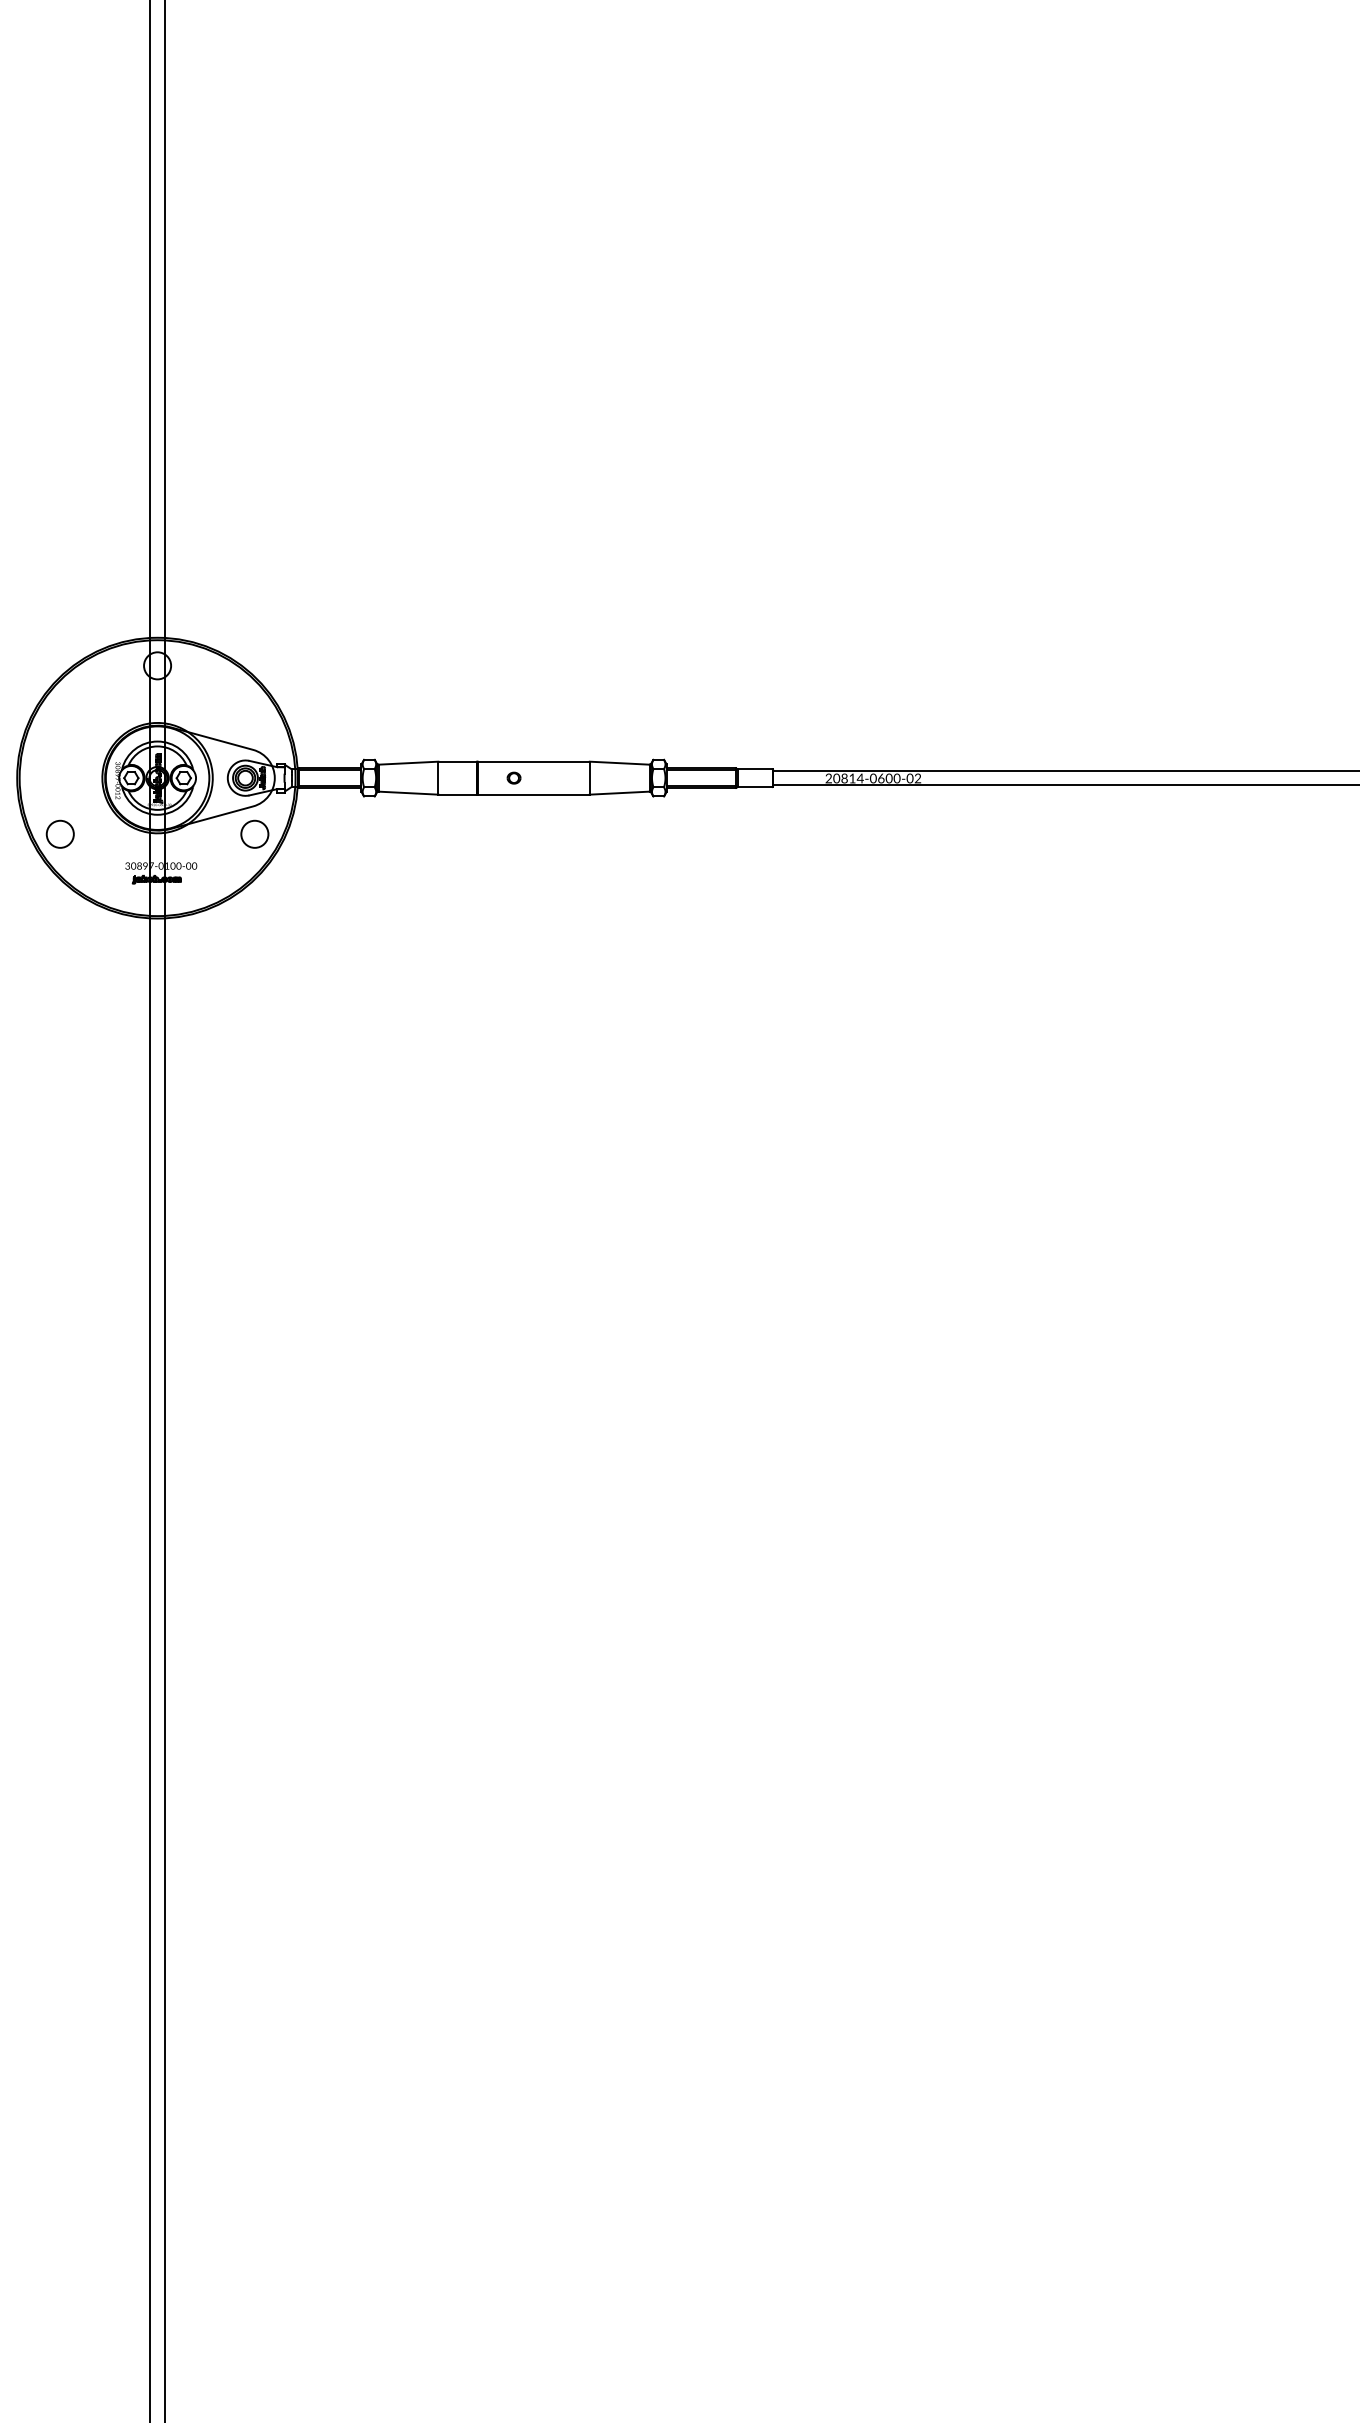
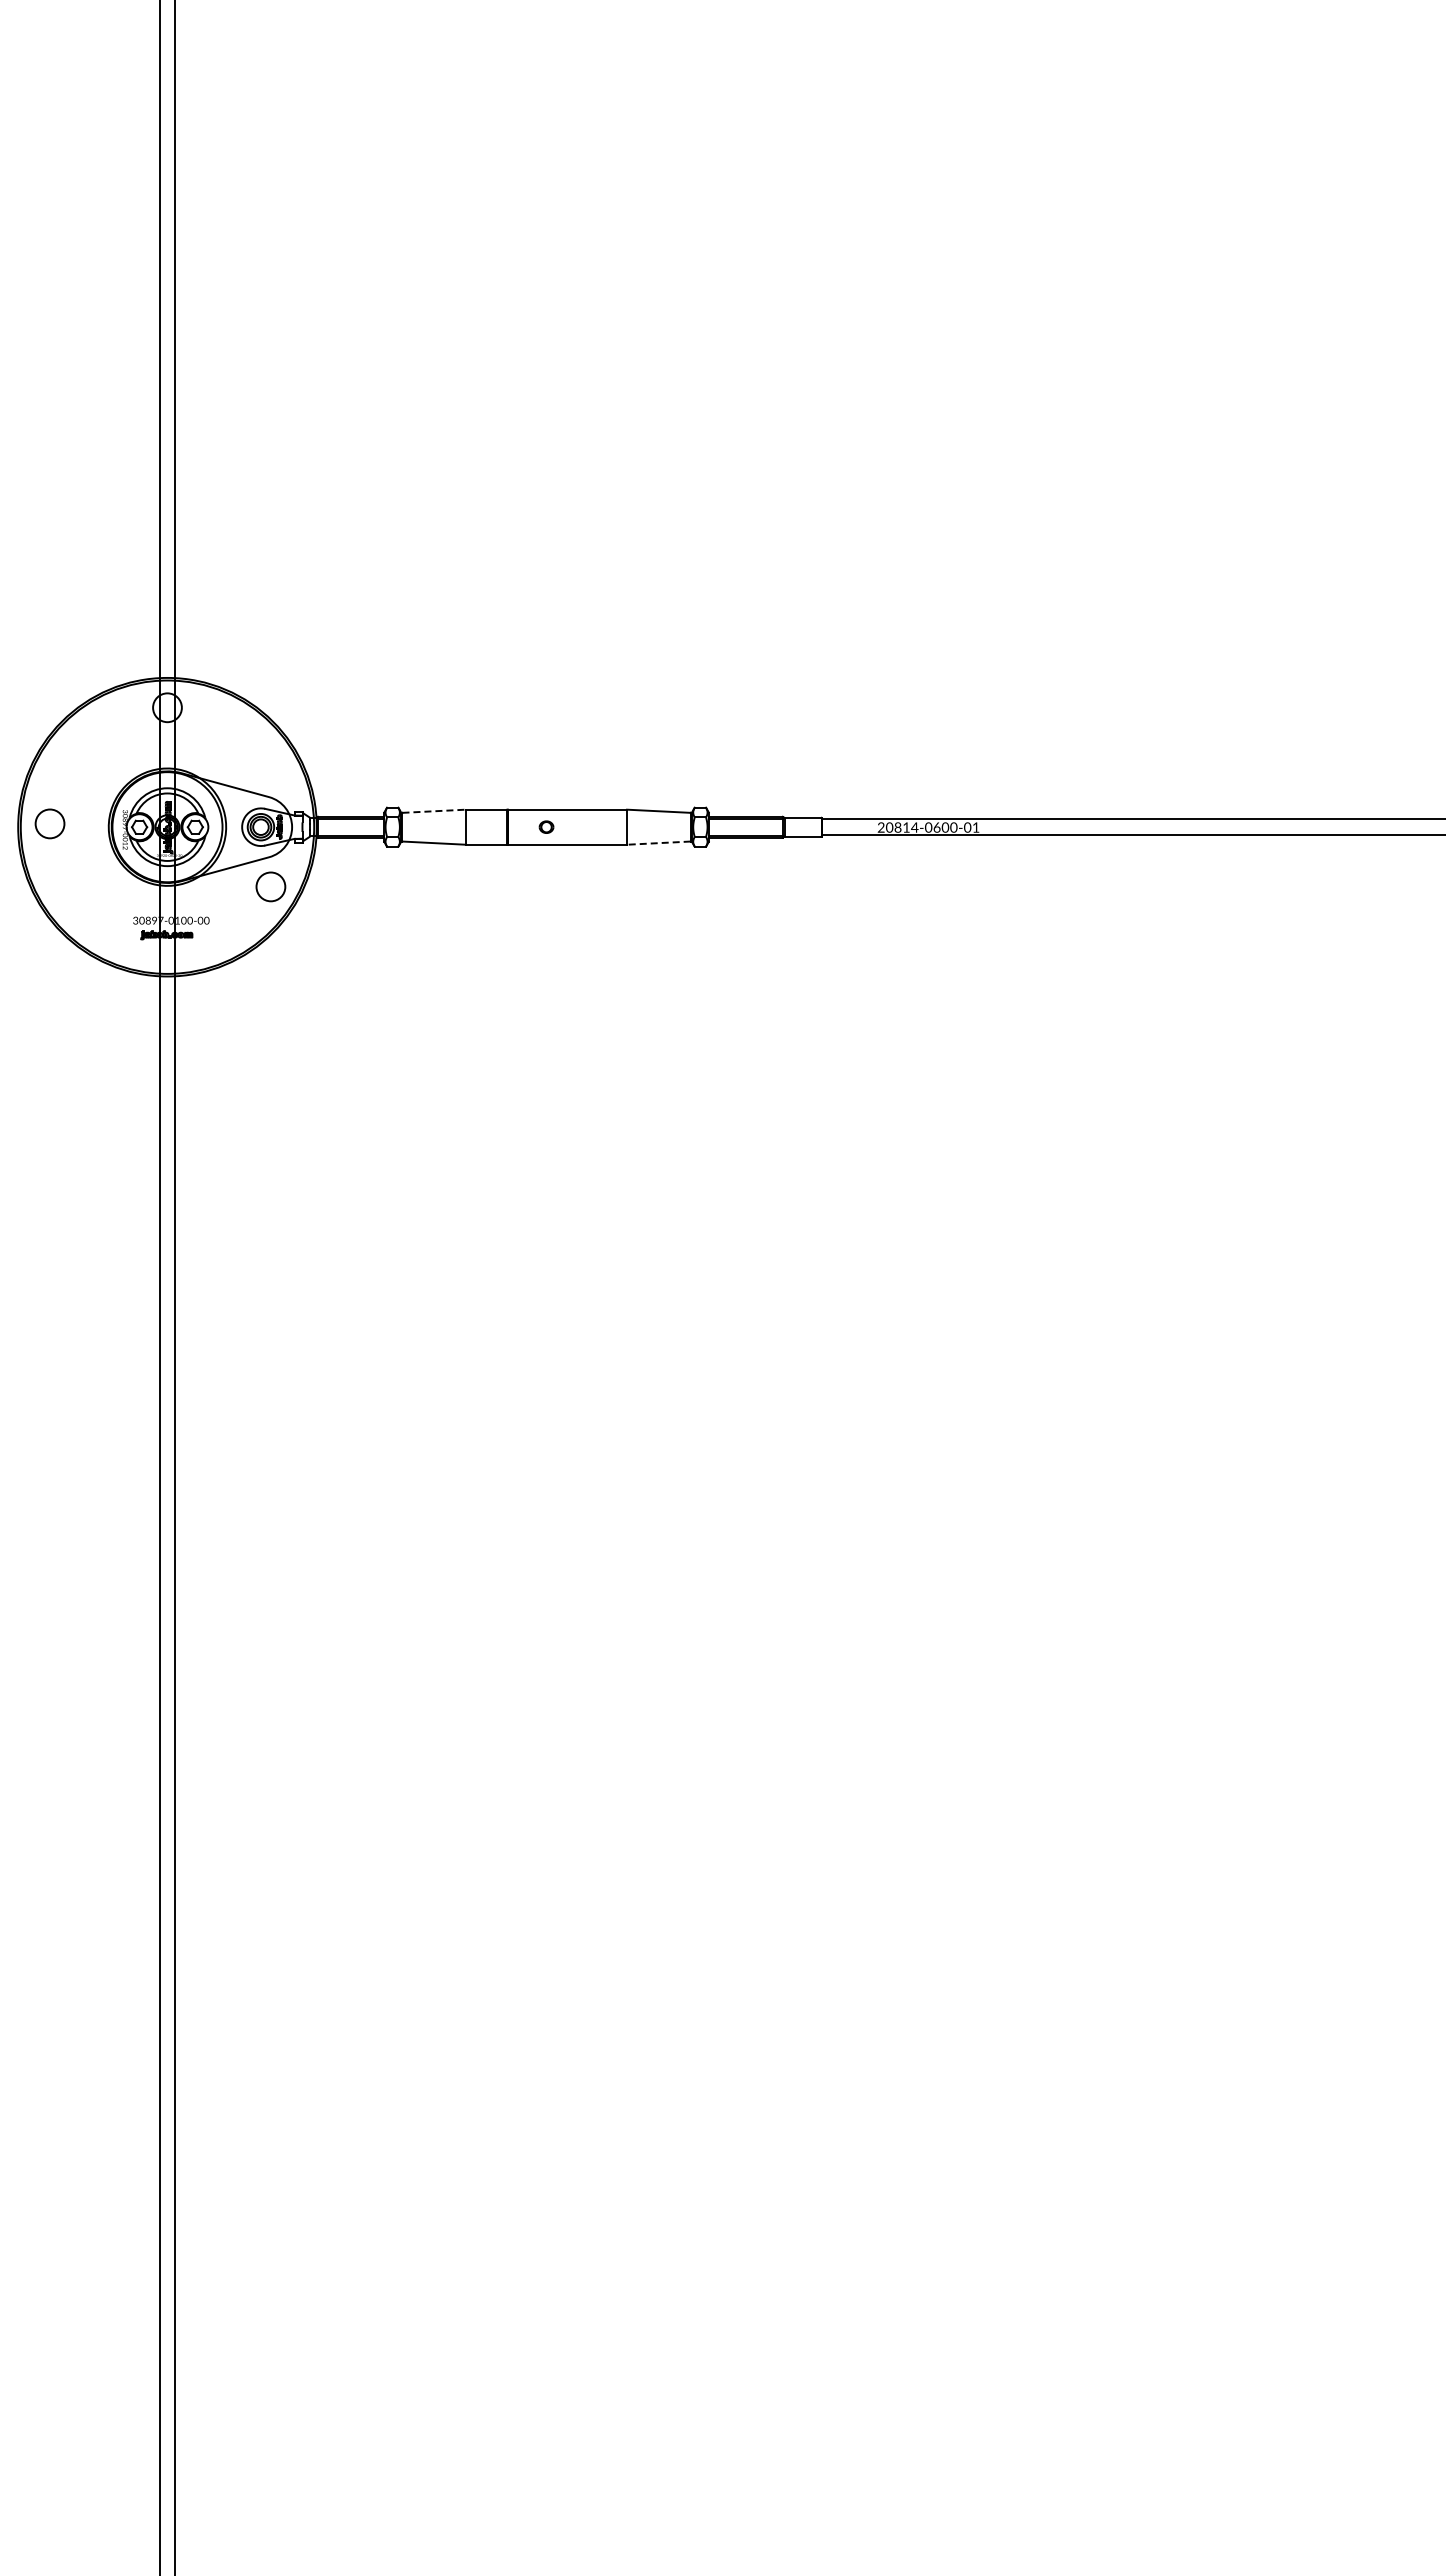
line: (408, 763) -> (434, 811), solid -> dashed
text: (917, 778) -> (975, 827), 20814-0600-02 -> 20814-0600-01
line: (619, 793) -> (658, 843), solid -> dashed
circle: (59, 833) -> (49, 823), moved

